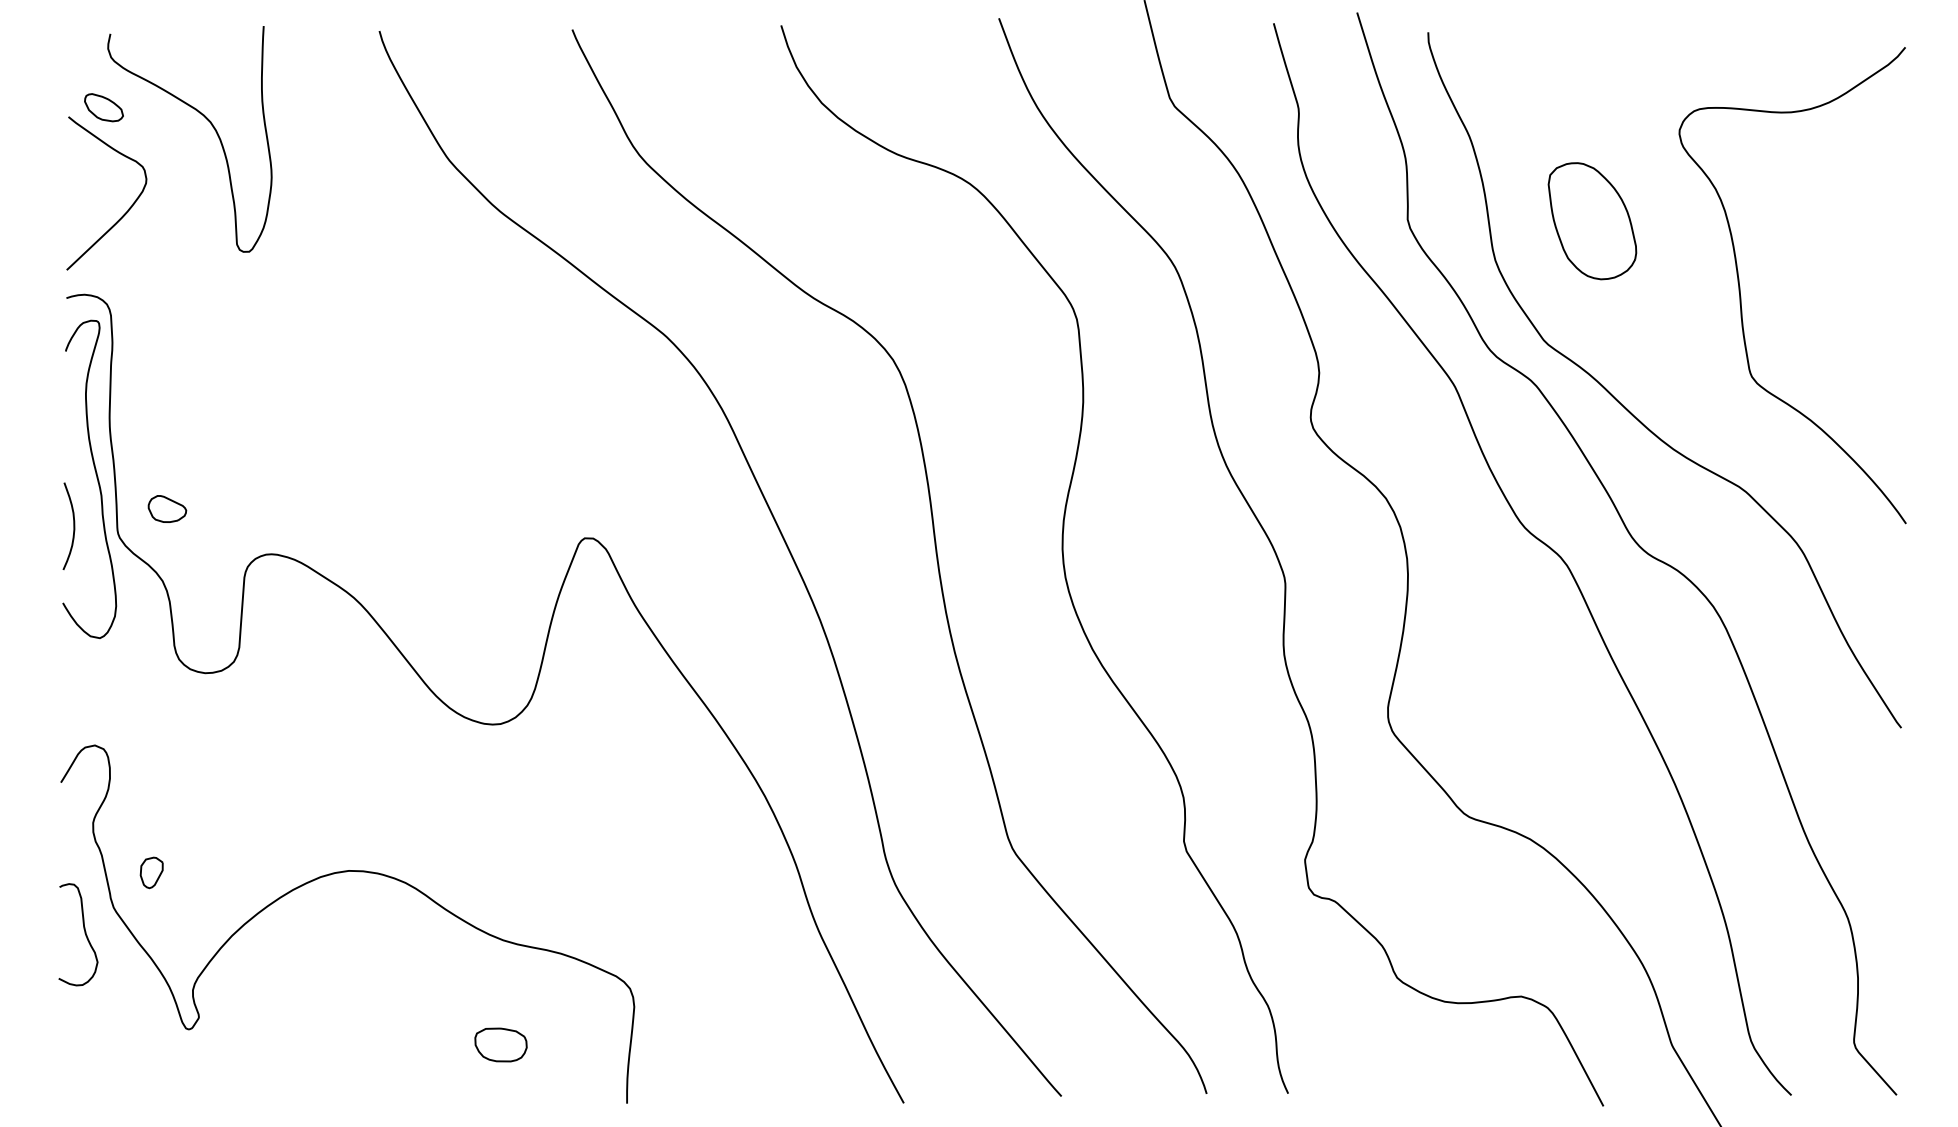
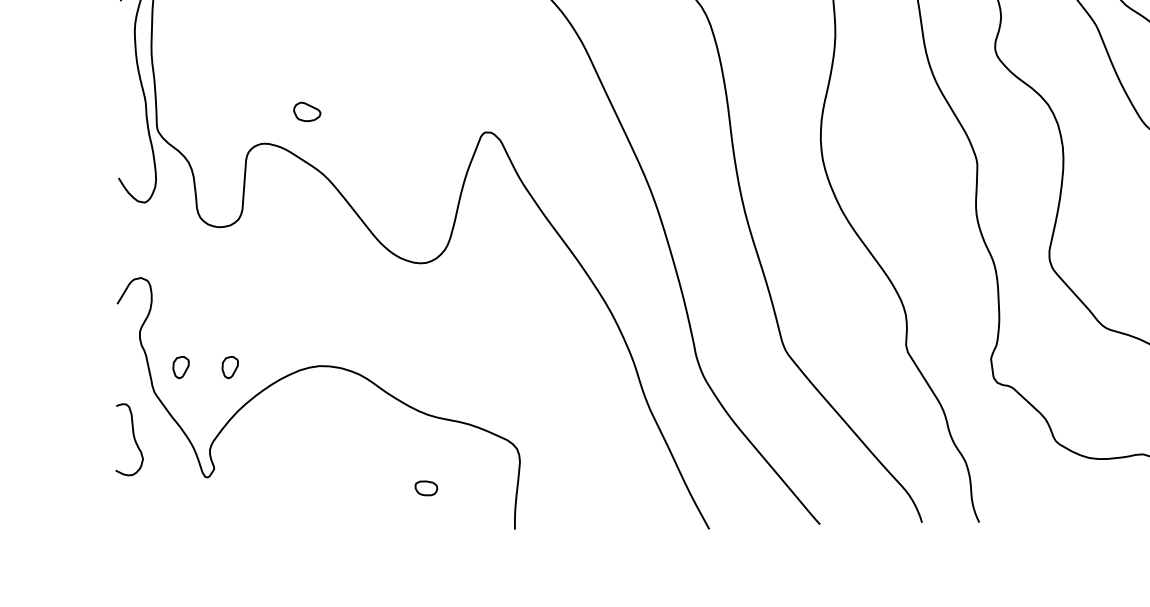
part: (167, 508) -> (307, 111), moved
curve: (73, 525) -> (126, 123), removed
part: (221, 872) -> (230, 367), added
curve: (84, 933) -> (133, 438), moved
part: (500, 1044) -> (426, 488), size x0.6

